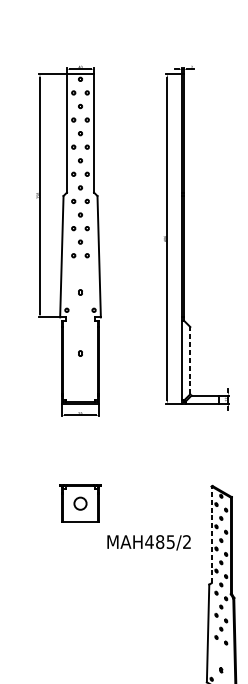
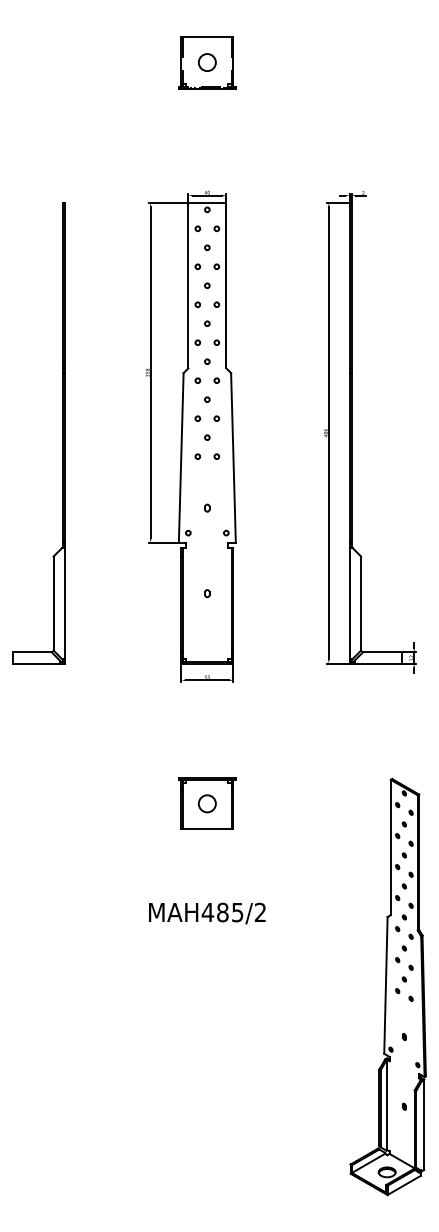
line: (190, 360) -> (361, 603), dashed -> solid
line: (211, 534) -> (390, 847), dashed -> solid
text: (149, 542) -> (207, 913), moved

